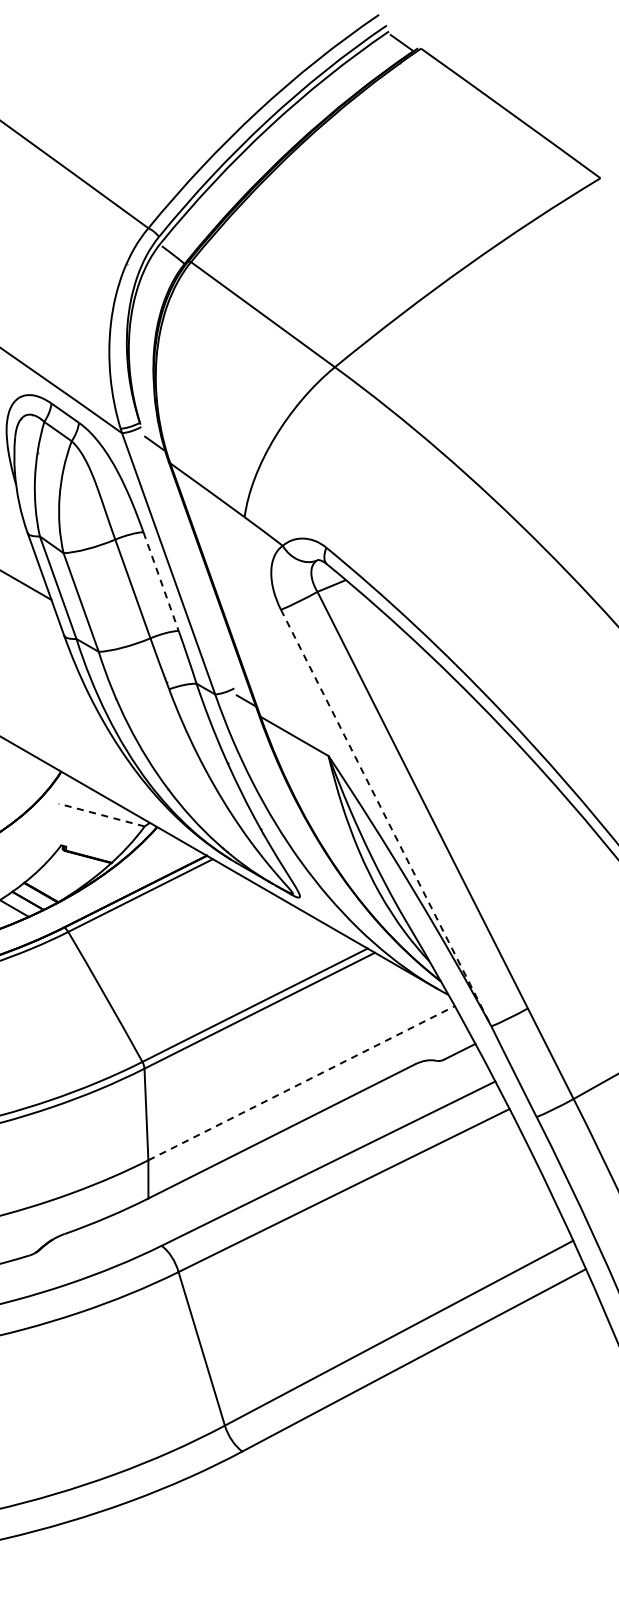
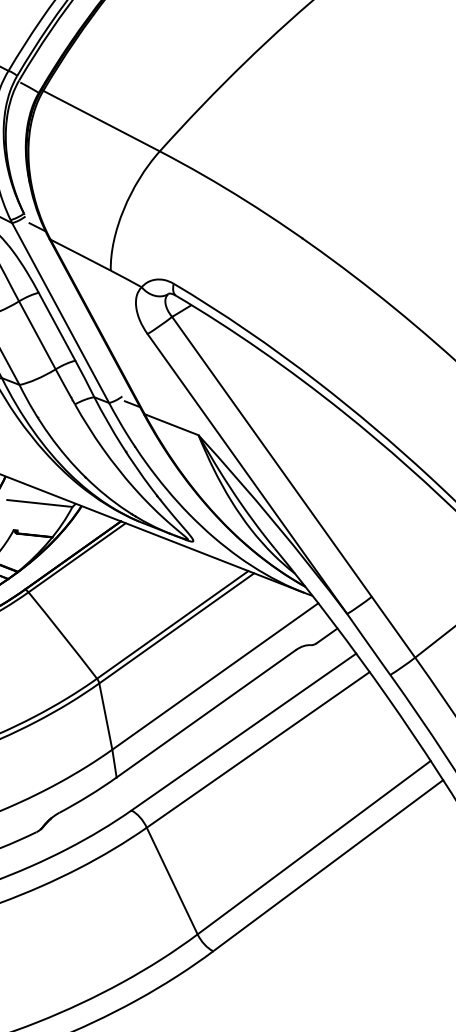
line: (161, 582) -> (57, 327), dashed -> solid
line: (101, 815) -> (39, 503), dashed -> solid
line: (386, 818) -> (247, 474), dashed -> solid
line: (301, 1083) -> (215, 676), dashed -> solid

